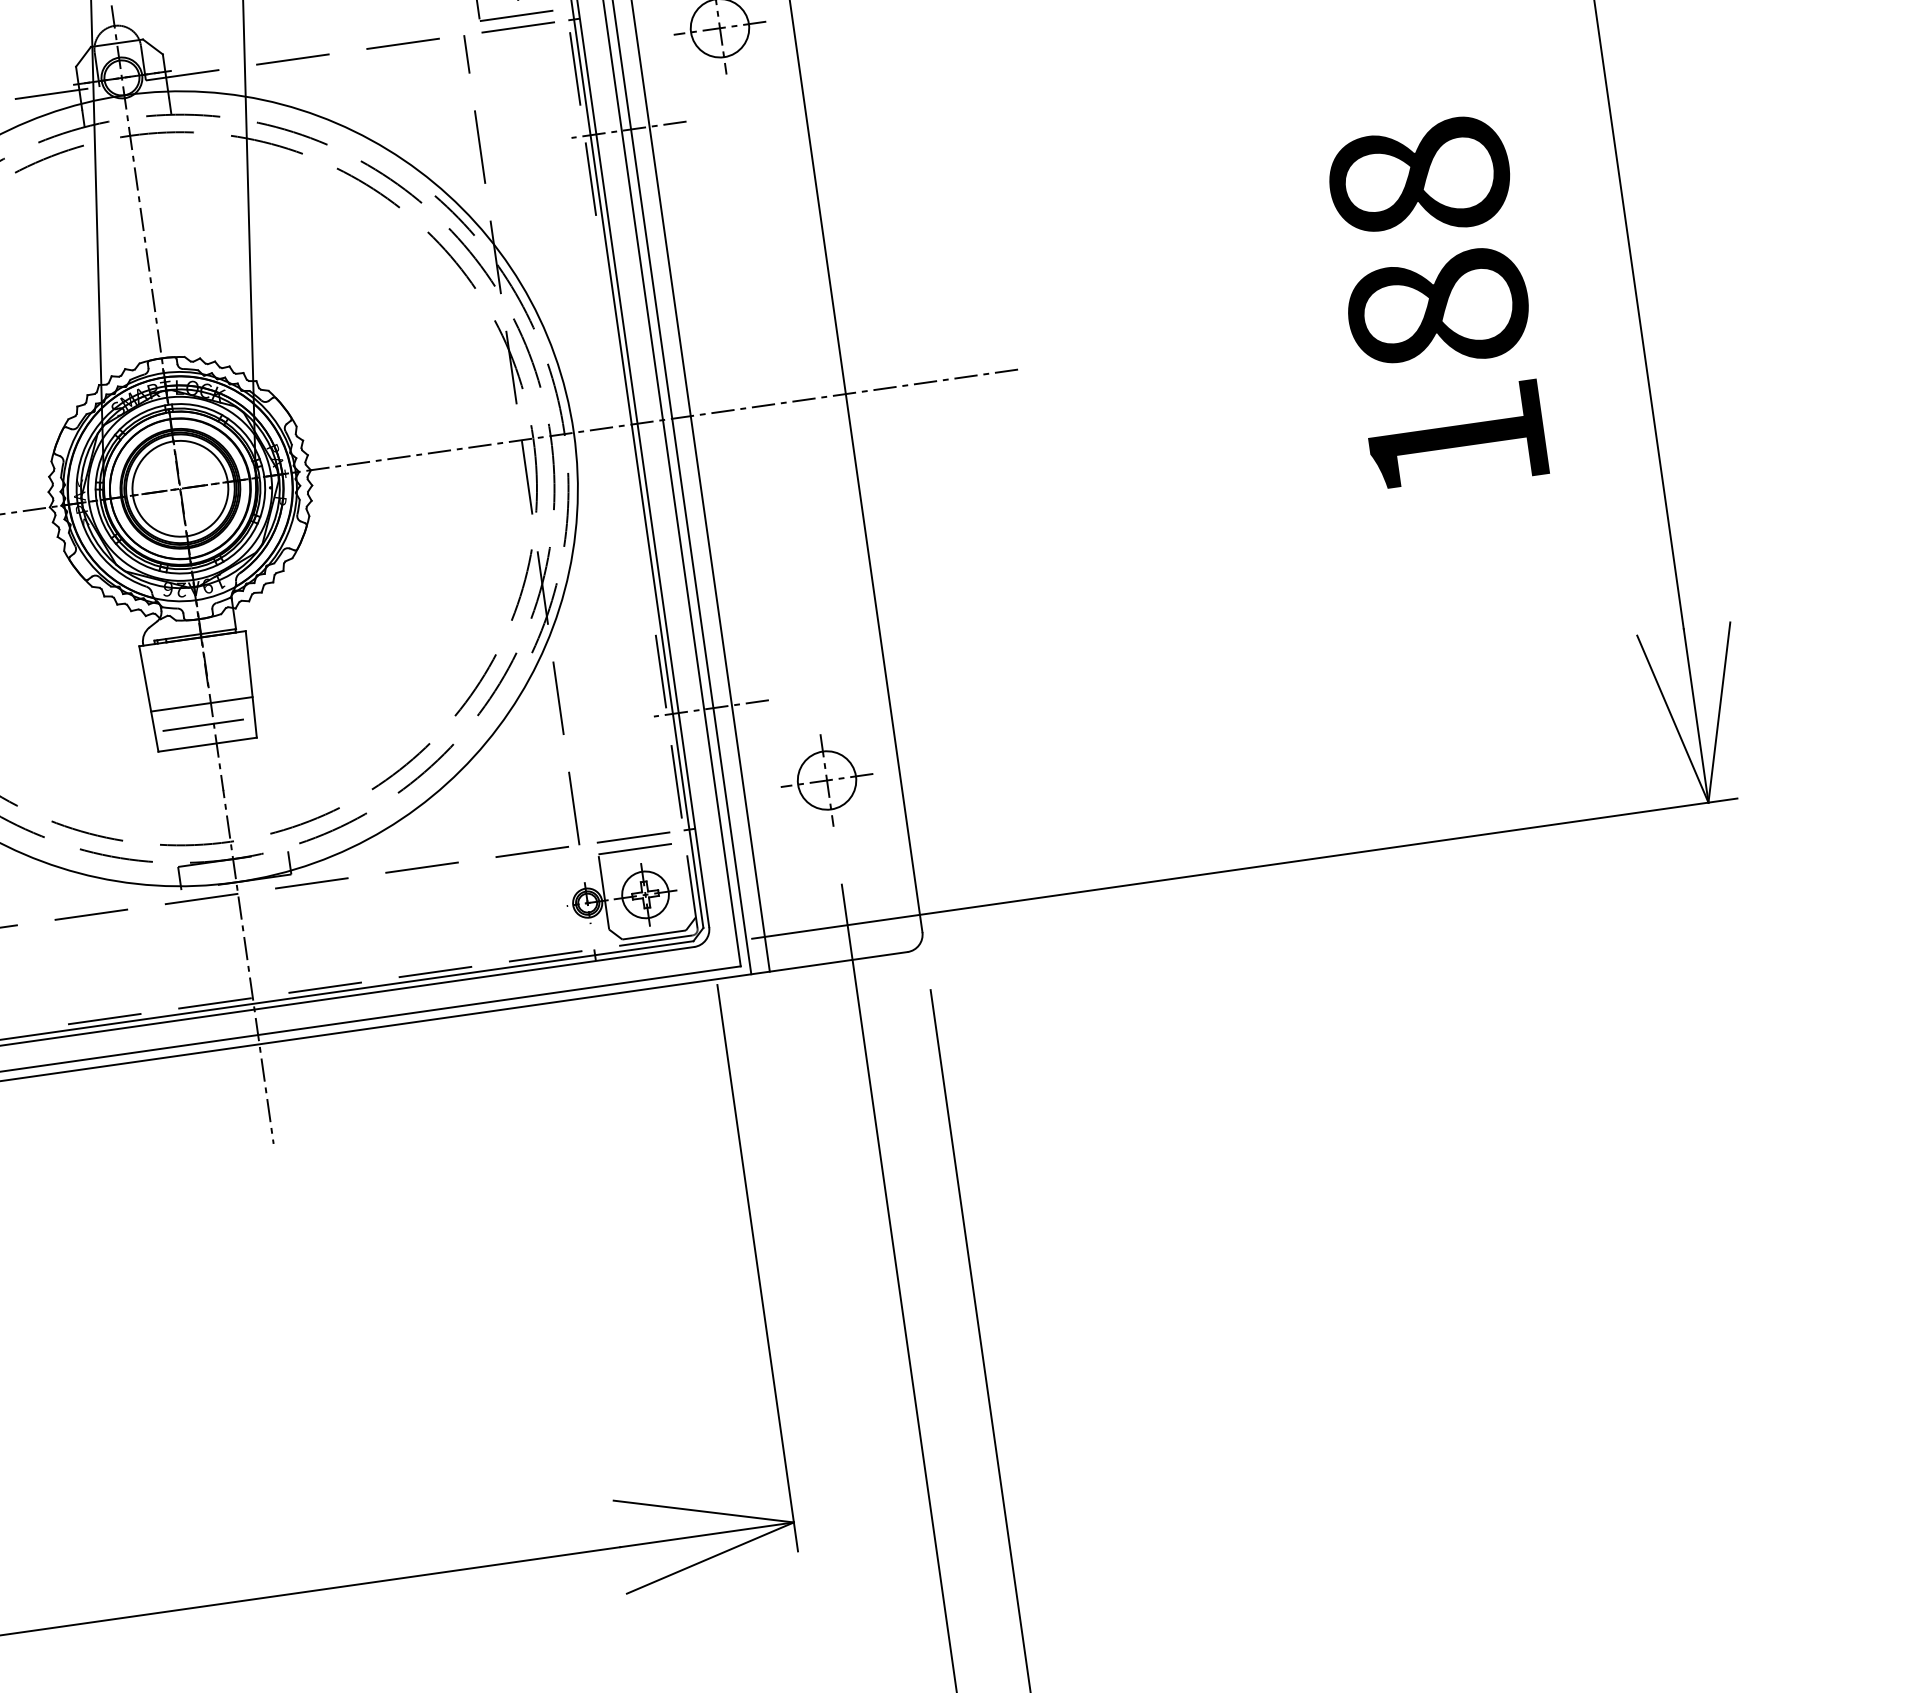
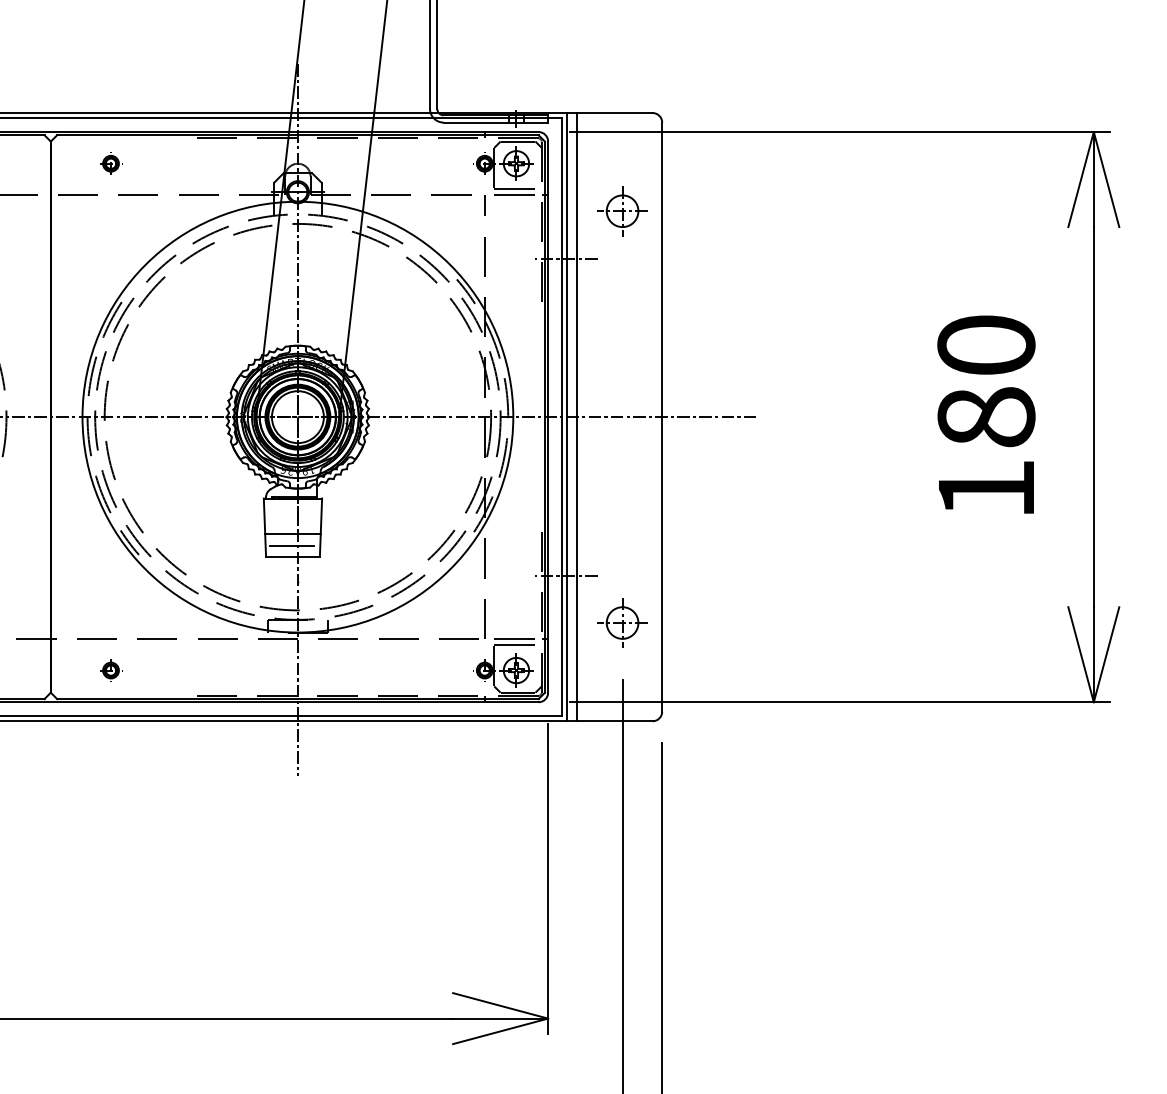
text: (1419, 178) -> (986, 345), 188 -> 180

